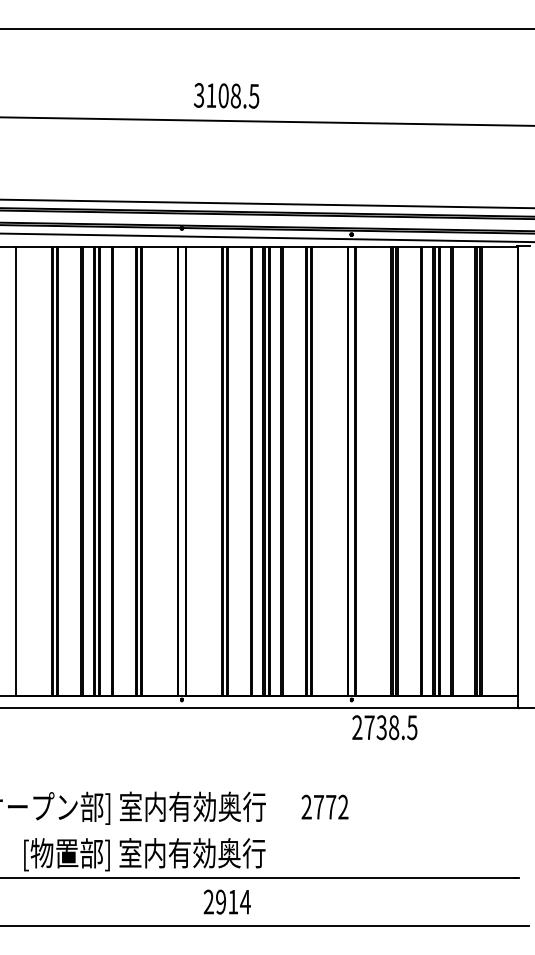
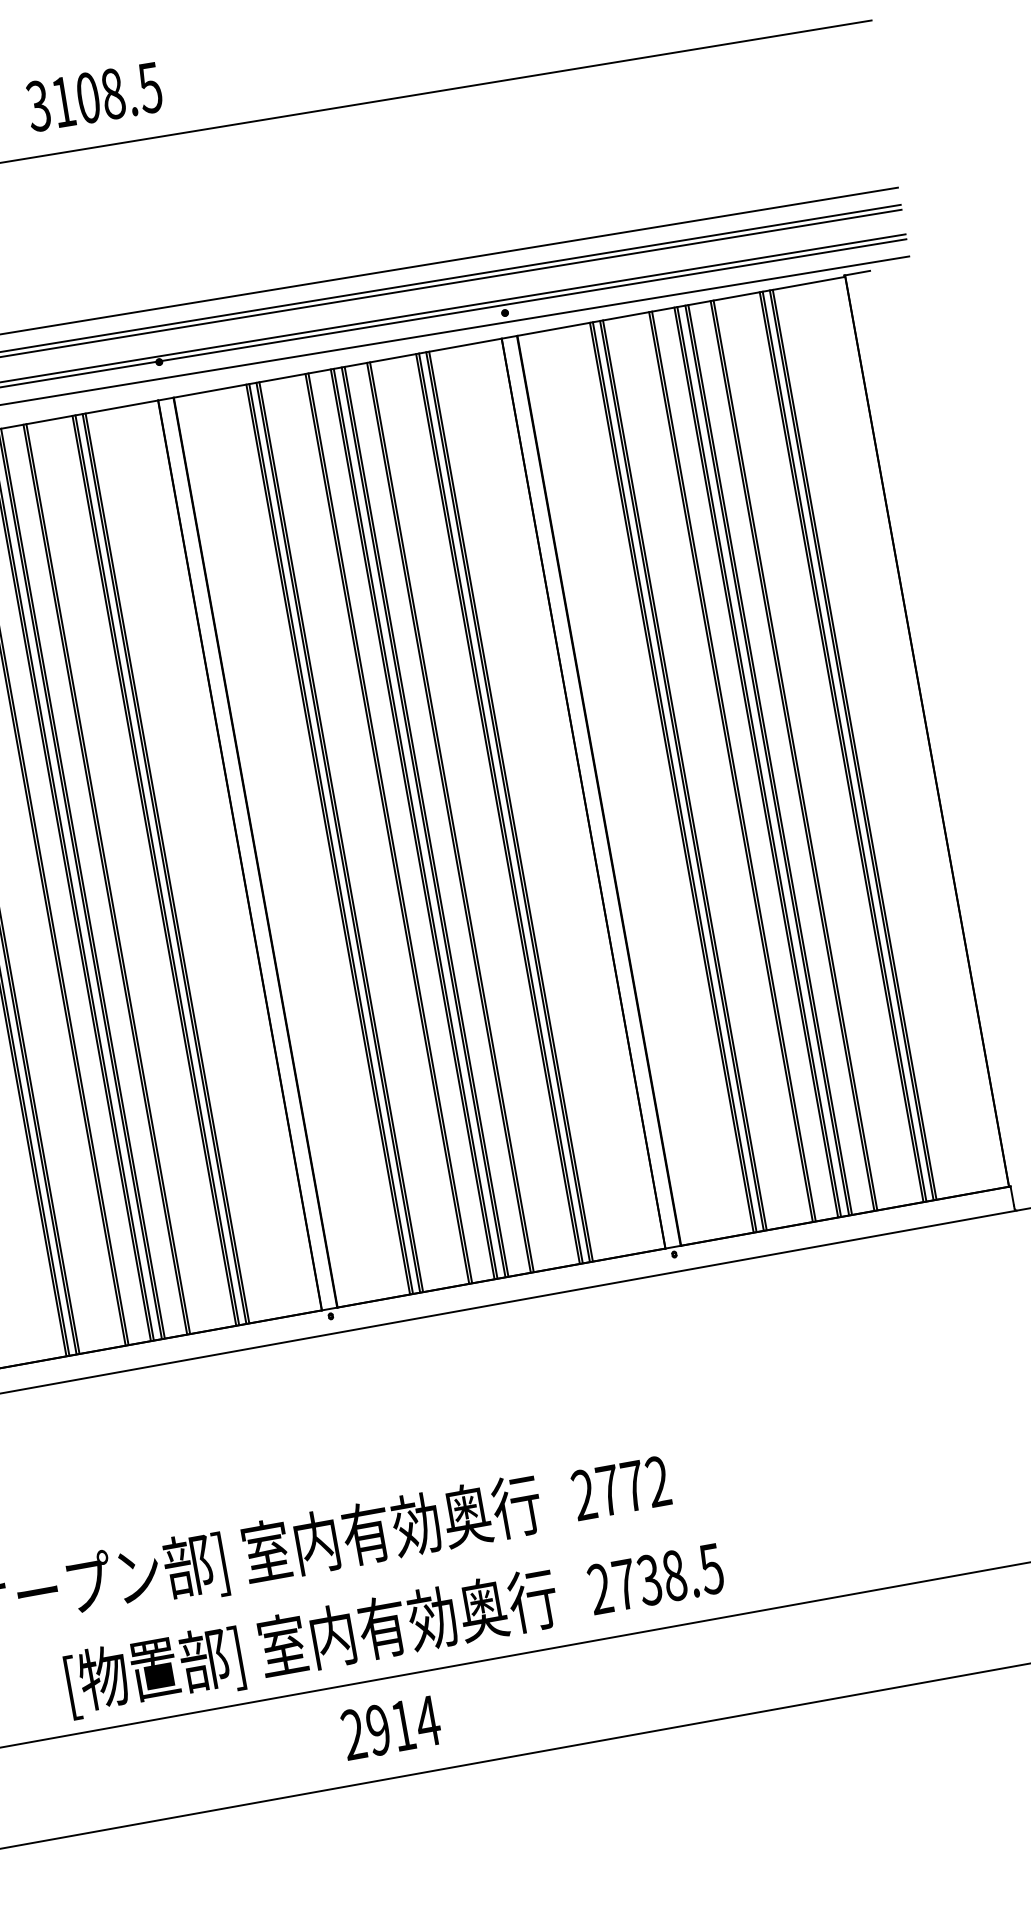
text: (226, 95) -> (93, 96), moved
text: (384, 727) -> (655, 1578), moved
text: (324, 806) -> (619, 1486), moved
text: (226, 901) -> (389, 1726), moved

